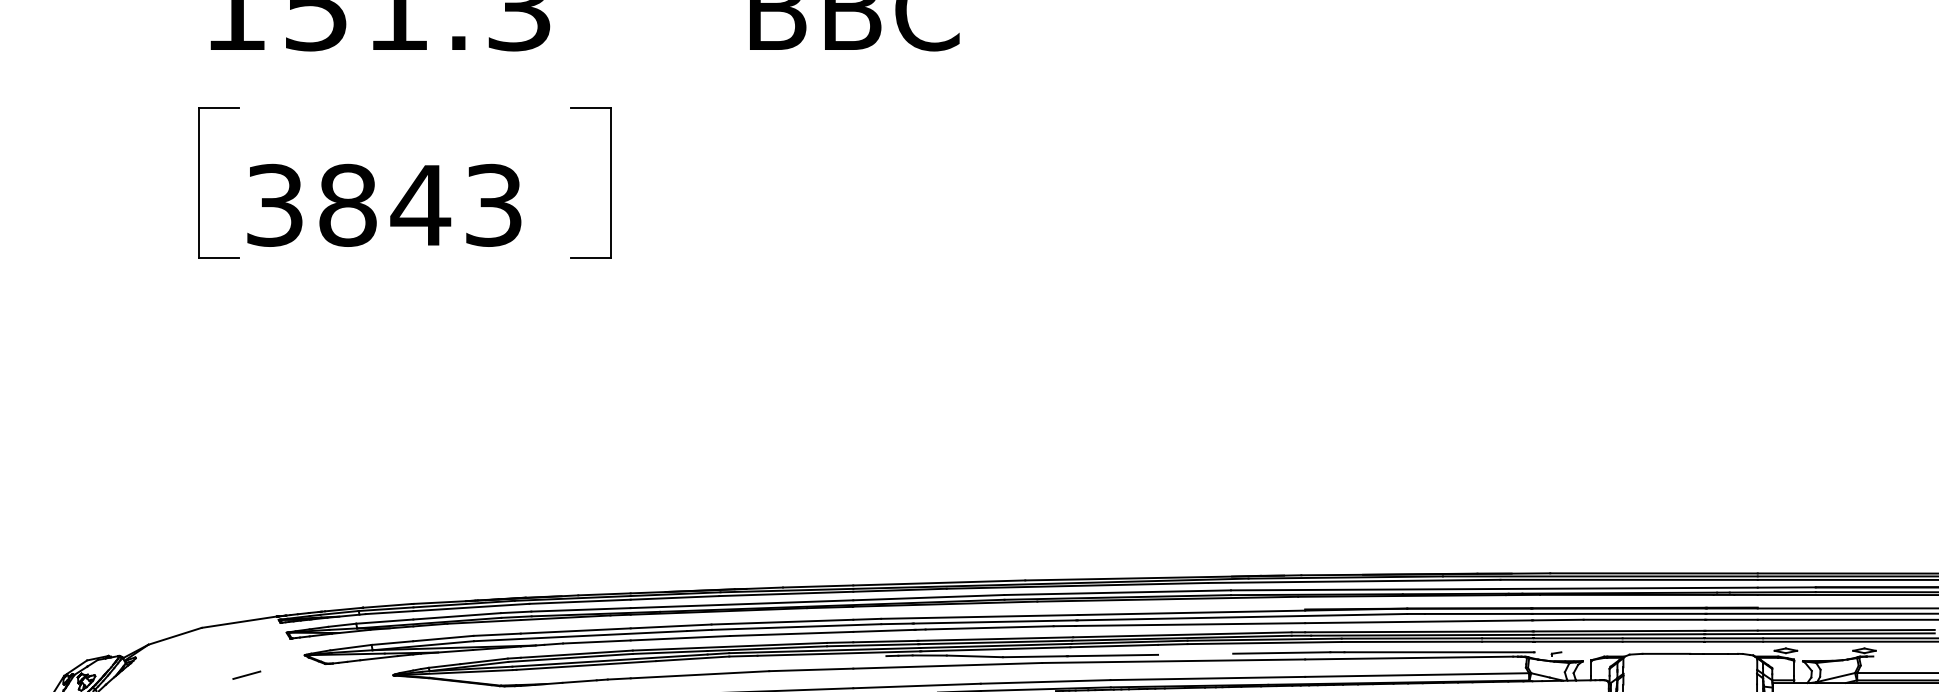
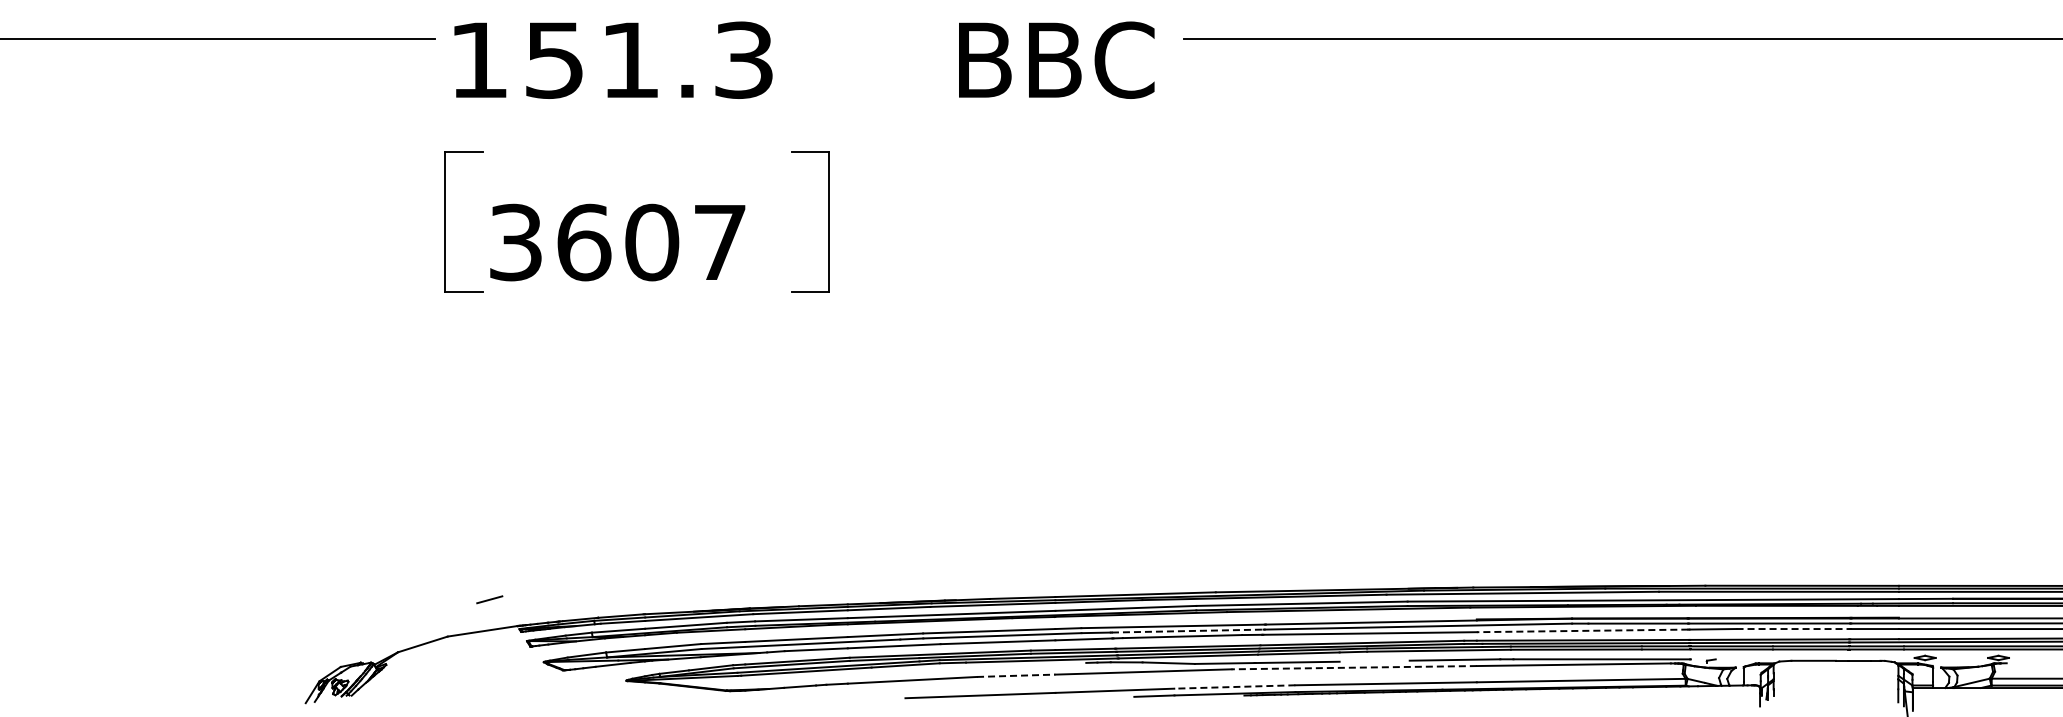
text: (420, 205) -> (651, 242), 3843 -> 3607
line: (1644, 620) -> (1793, 629), solid -> dashed
line: (1418, 621) -> (1582, 630), solid -> dashed
line: (994, 622) -> (1187, 631), solid -> dashed
line: (1174, 661) -> (1354, 667), solid -> dashed
line: (811, 669) -> (1016, 675), solid -> dashed
line: (246, 674) -> (489, 599), moved
line: (1045, 681) -> (1234, 686), solid -> dashed

